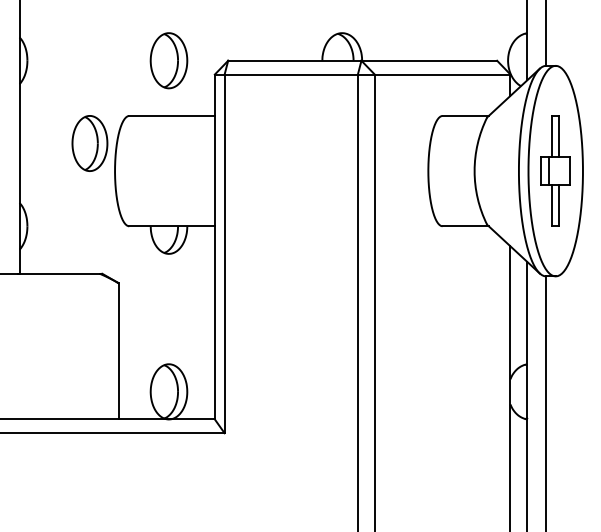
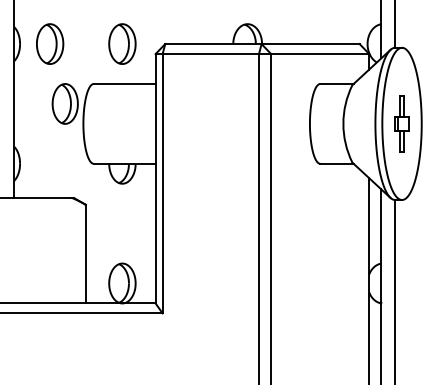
part: (68, 60) -> (49, 43), added
part: (555, 170) -> (401, 123), size x0.7

